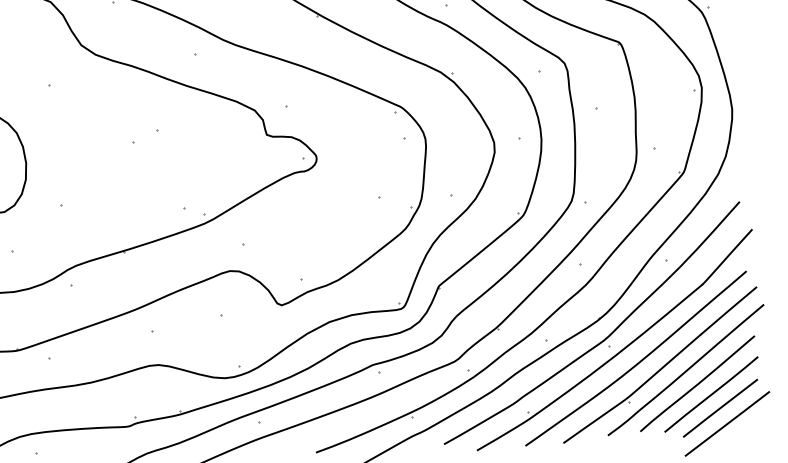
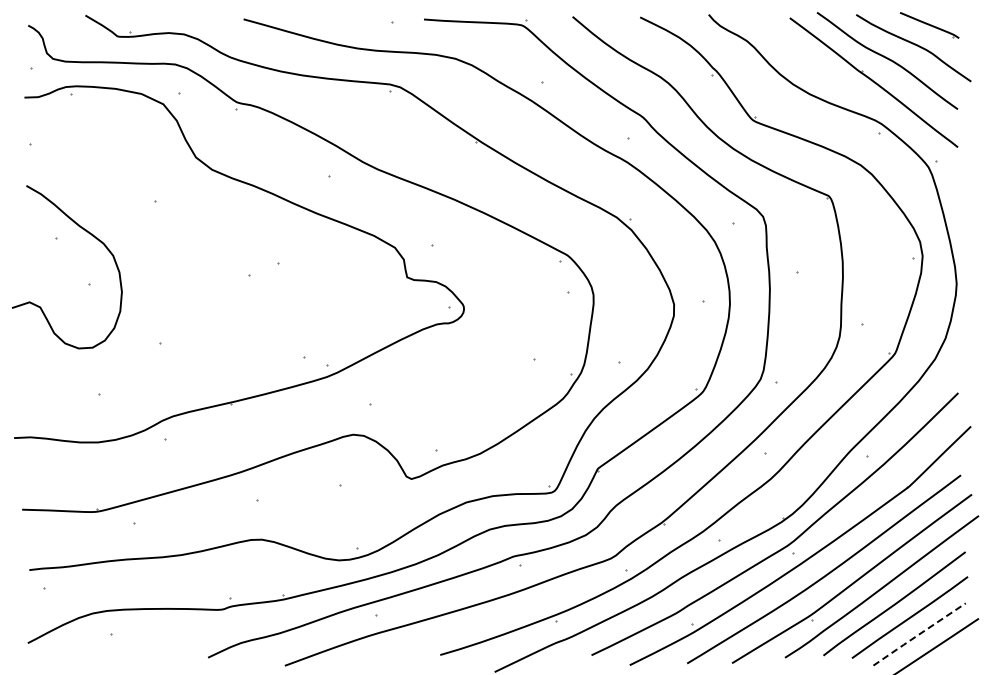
line: (720, 407) -> (919, 633), solid -> dashed

